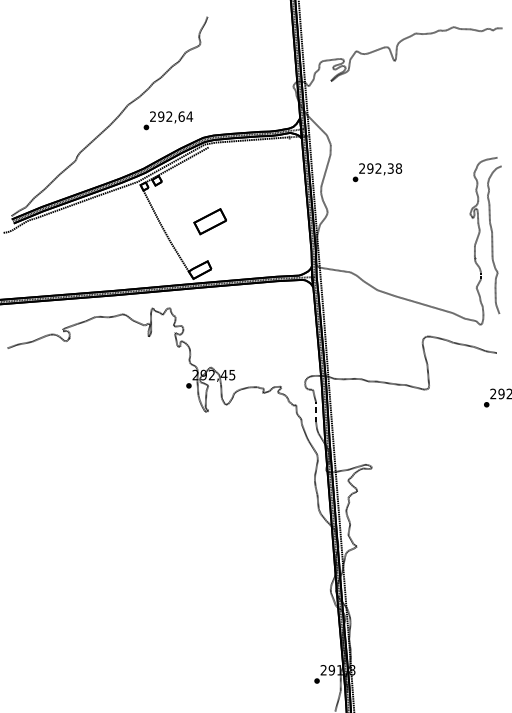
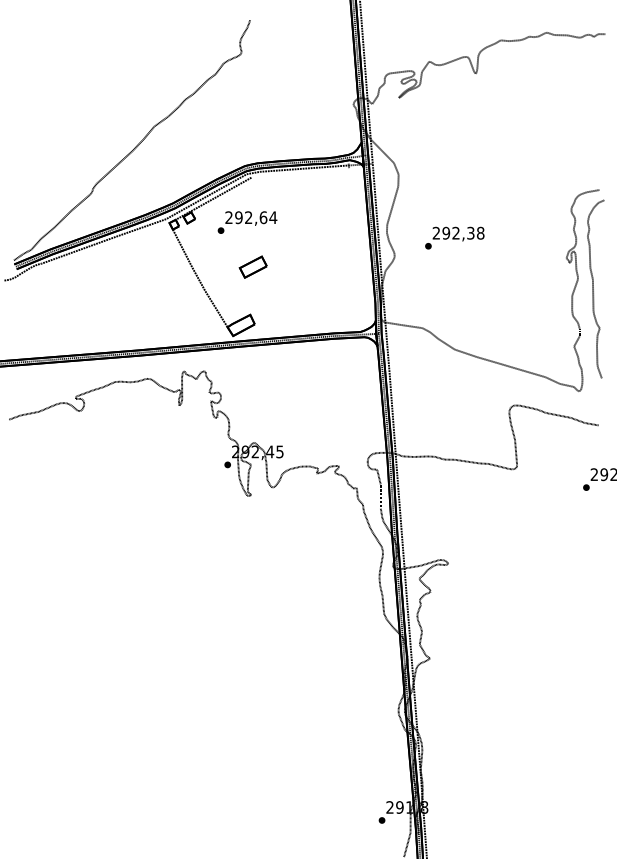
text: (168, 120) -> (247, 222), moved
text: (377, 172) -> (454, 237), moved
part: (209, 221) -> (252, 266), size x0.7

